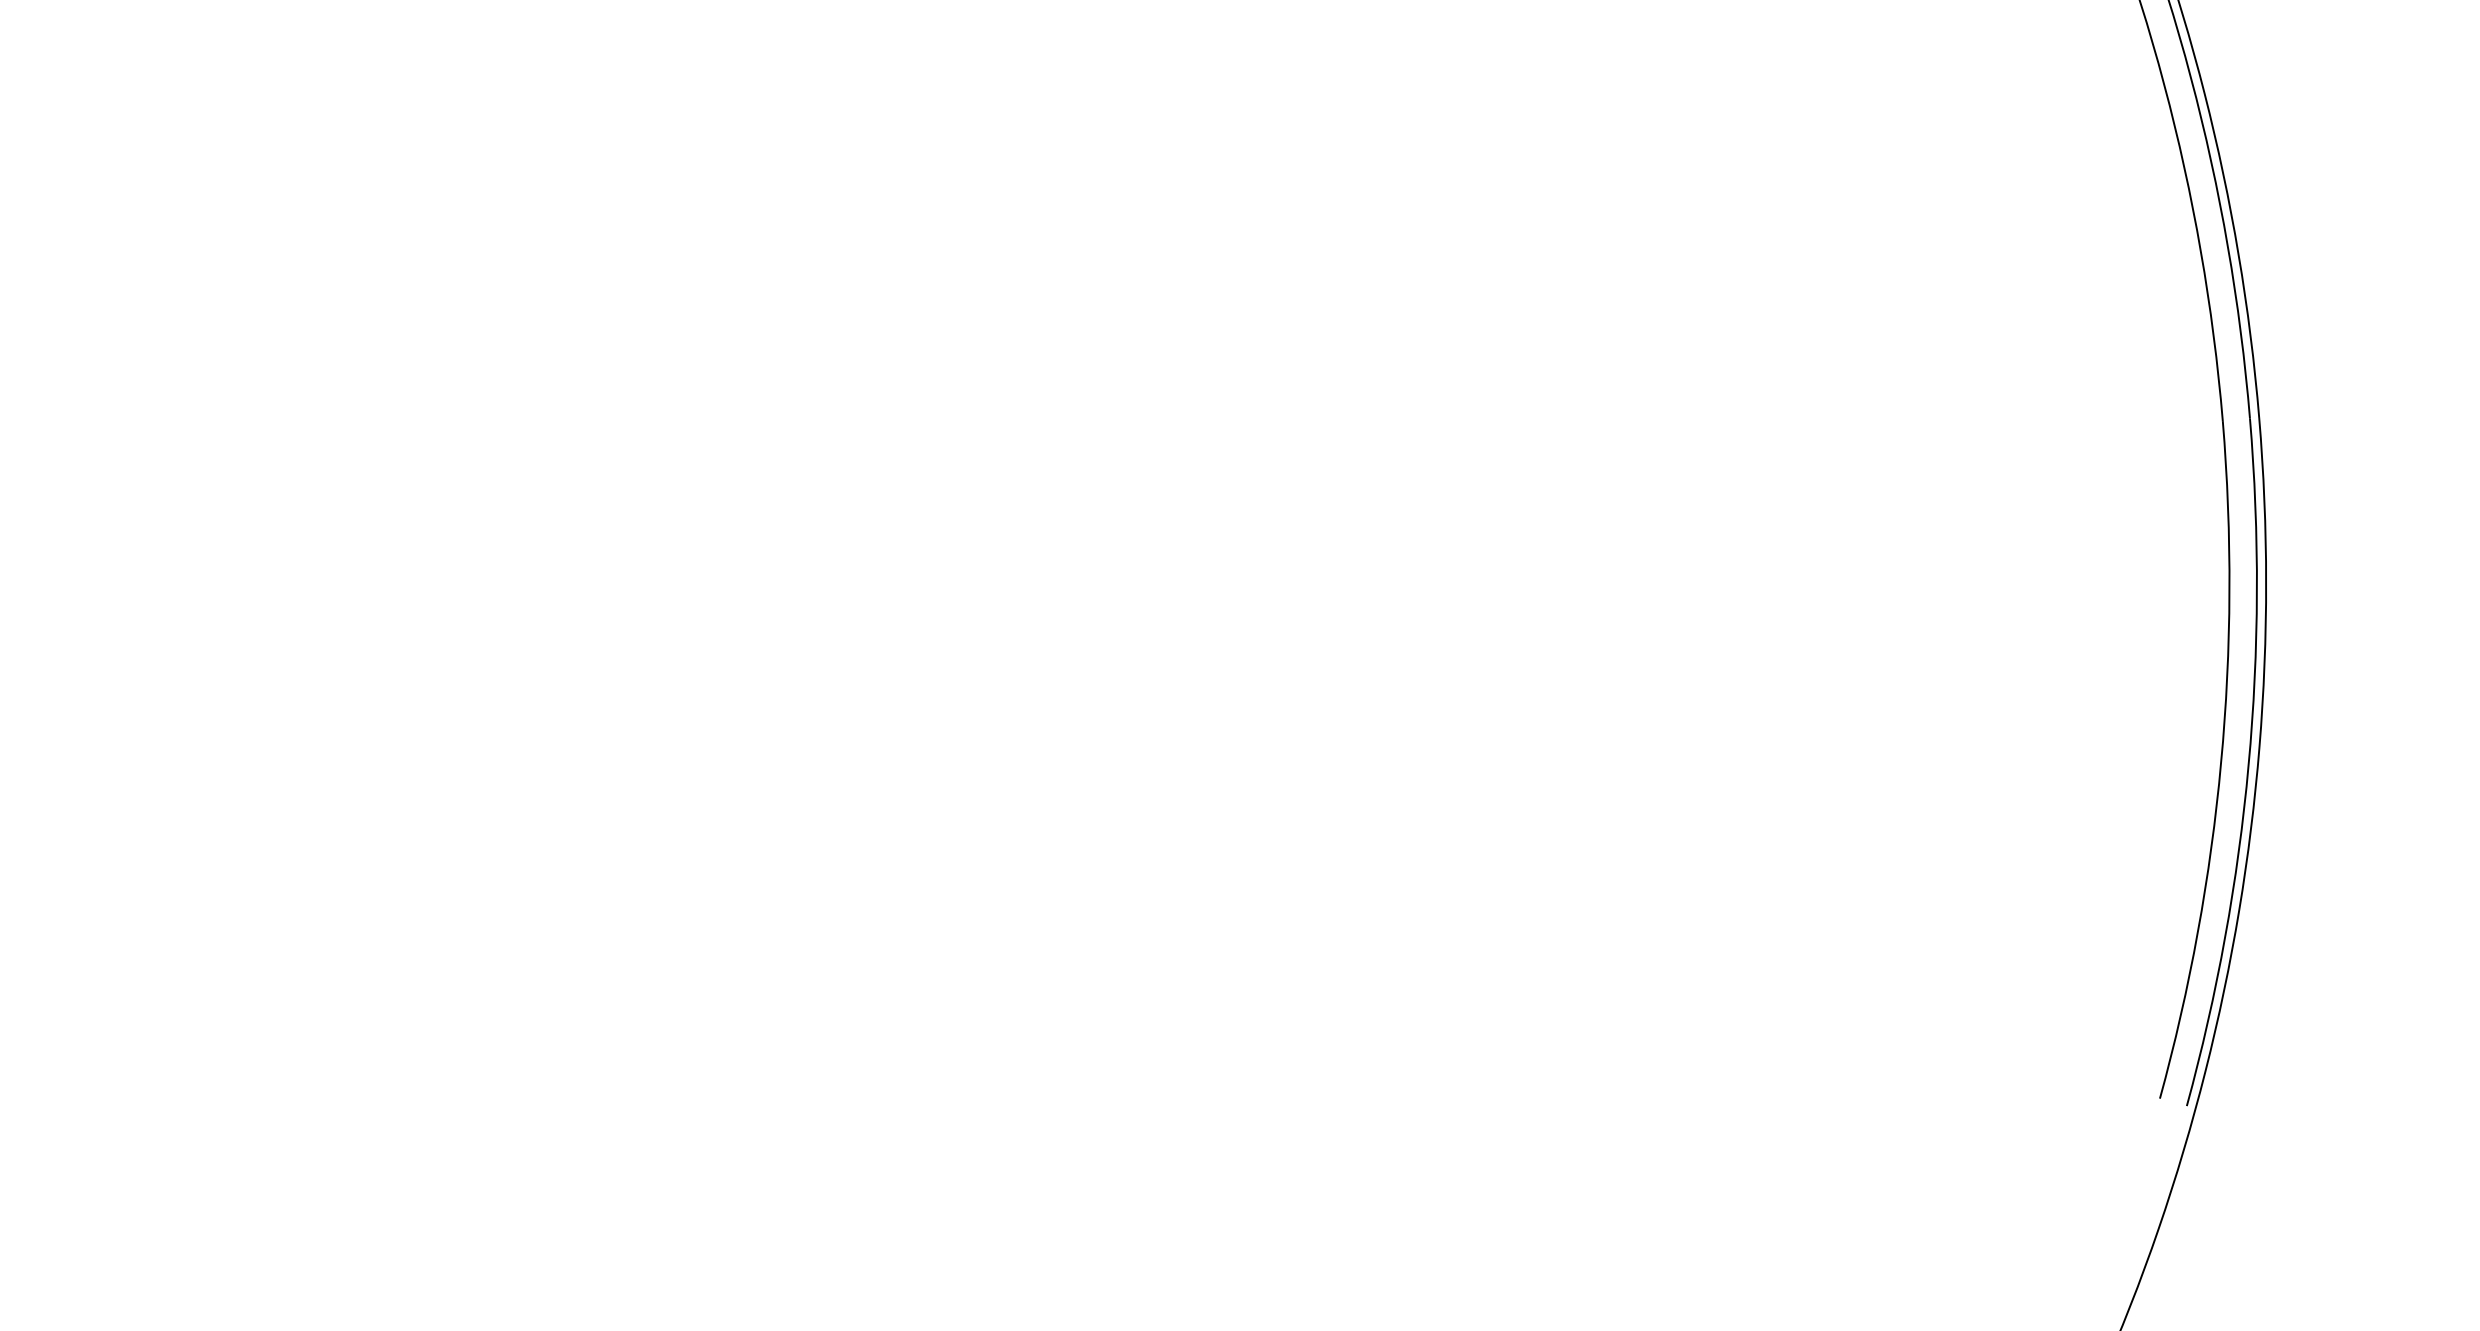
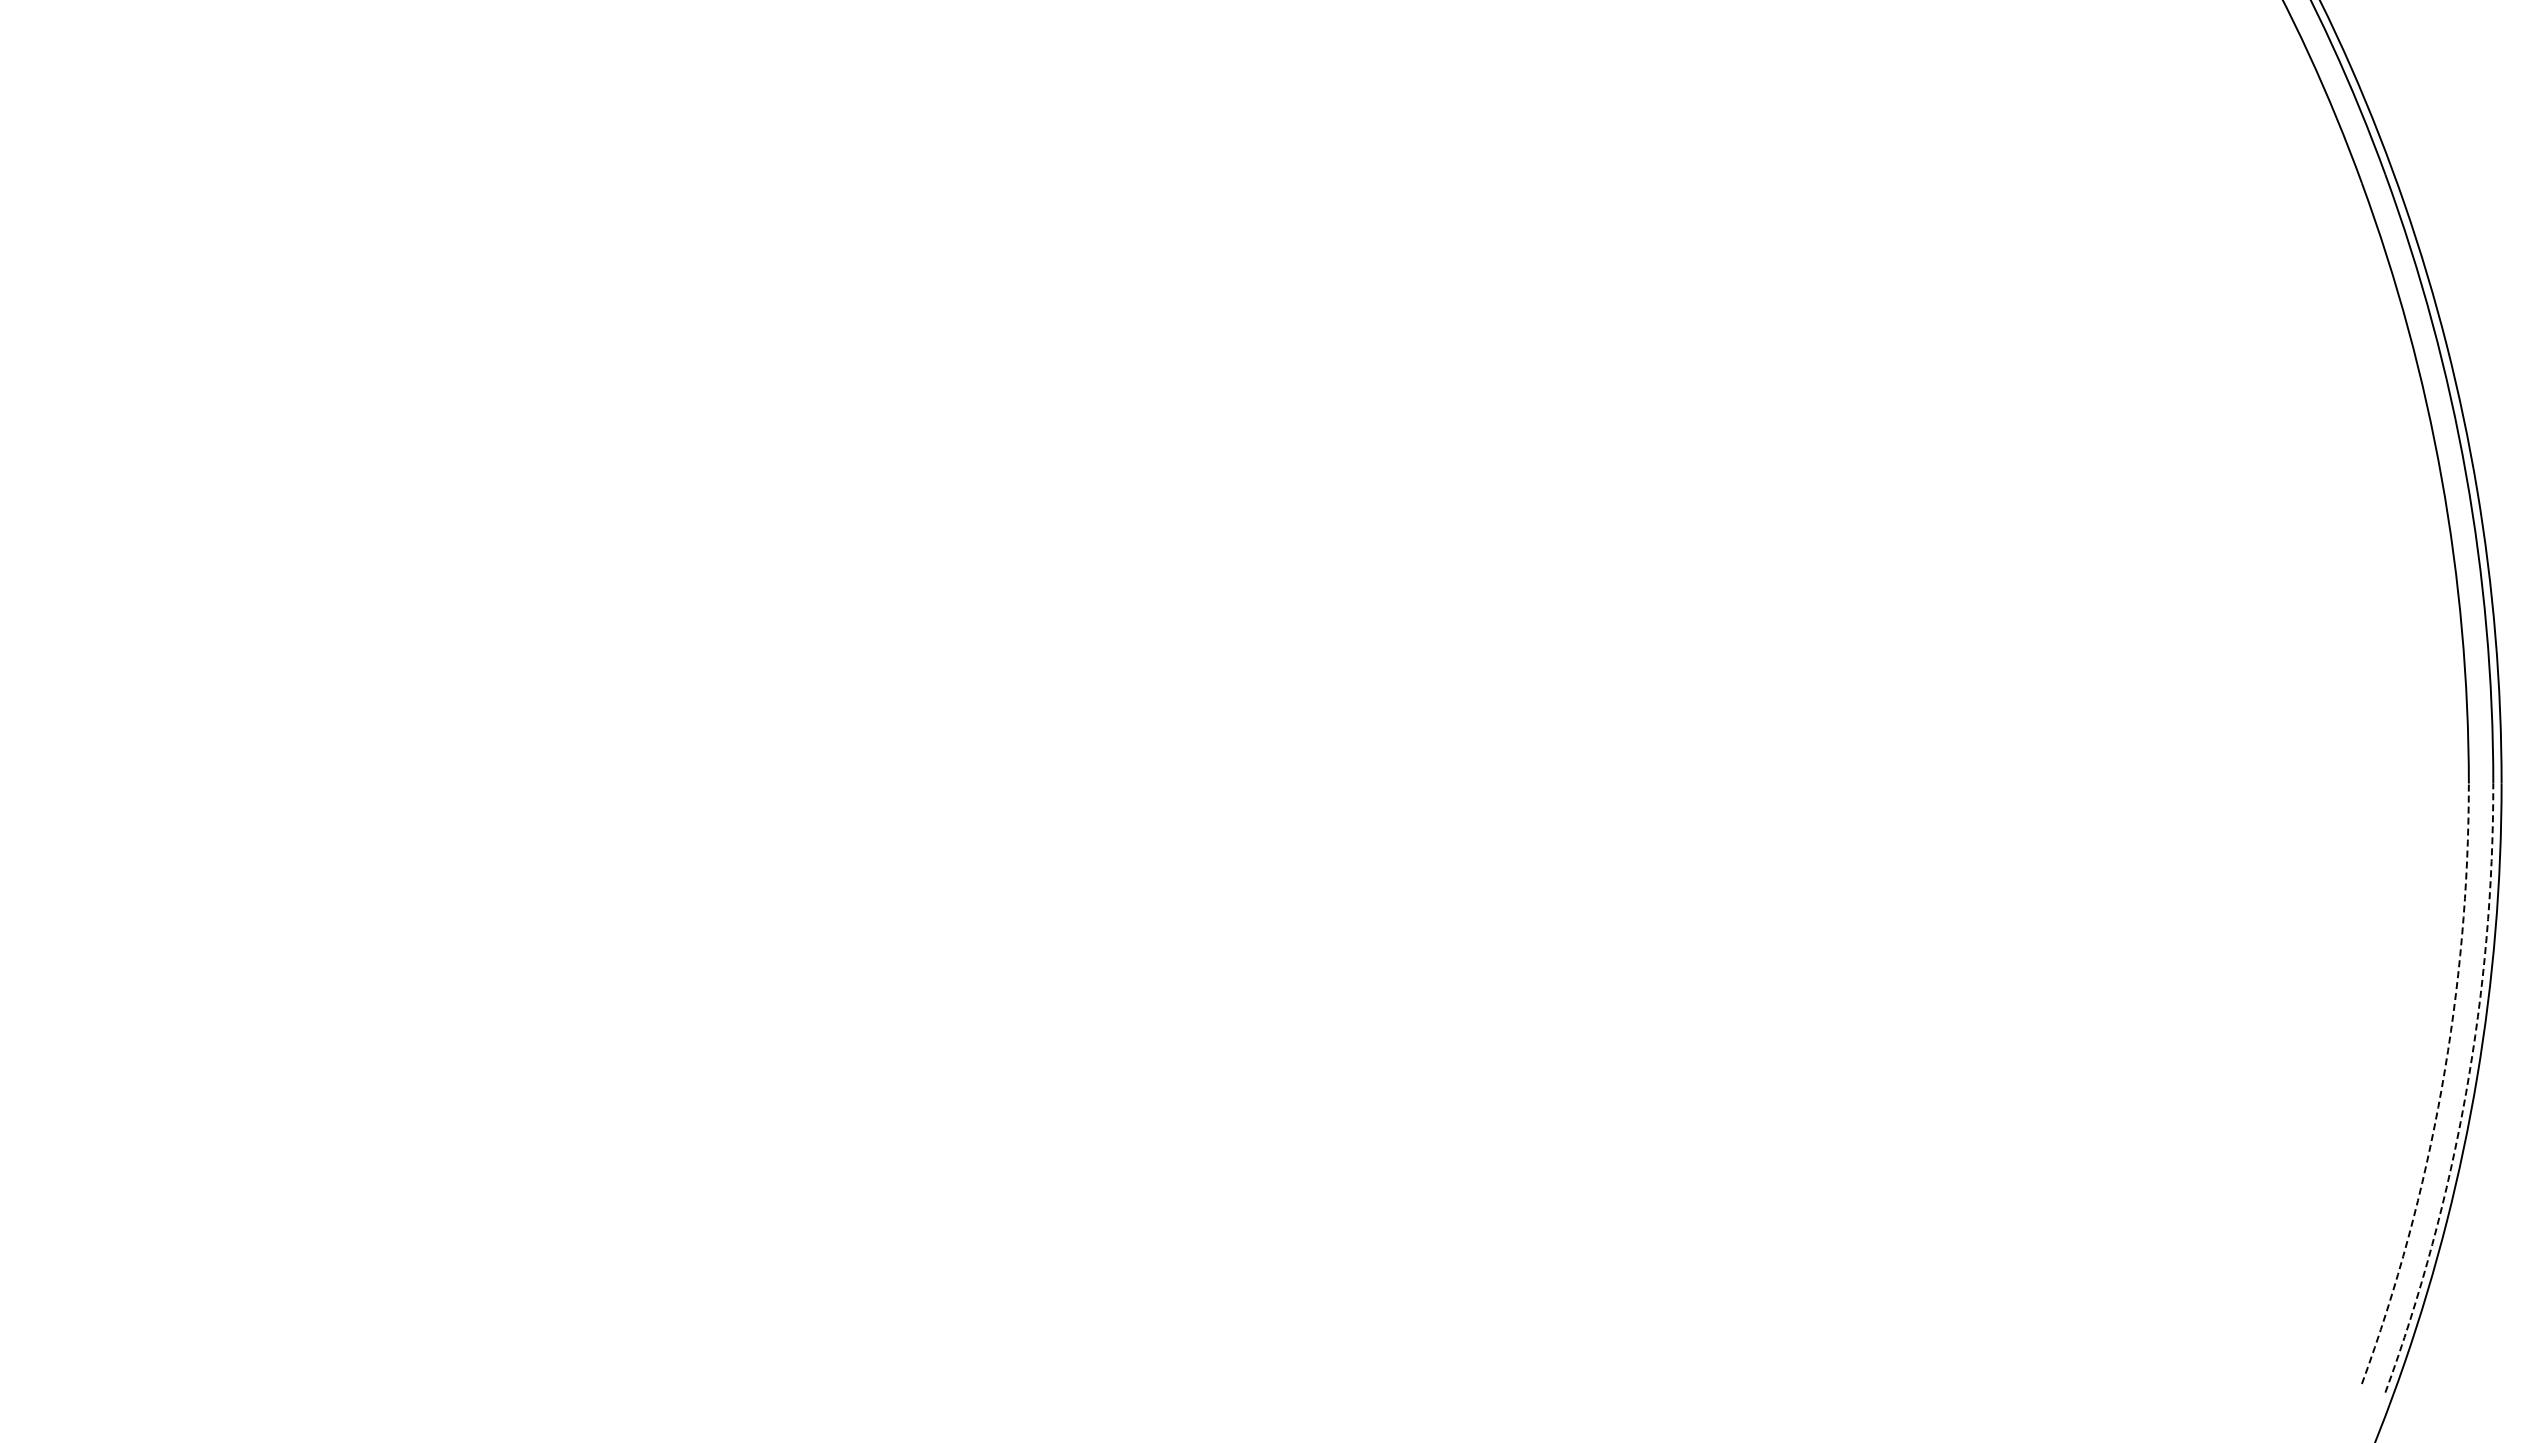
arc: (2220, 762) -> (2441, 1088), solid -> dashed
arc: (2249, 764) -> (2466, 1092), solid -> dashed

